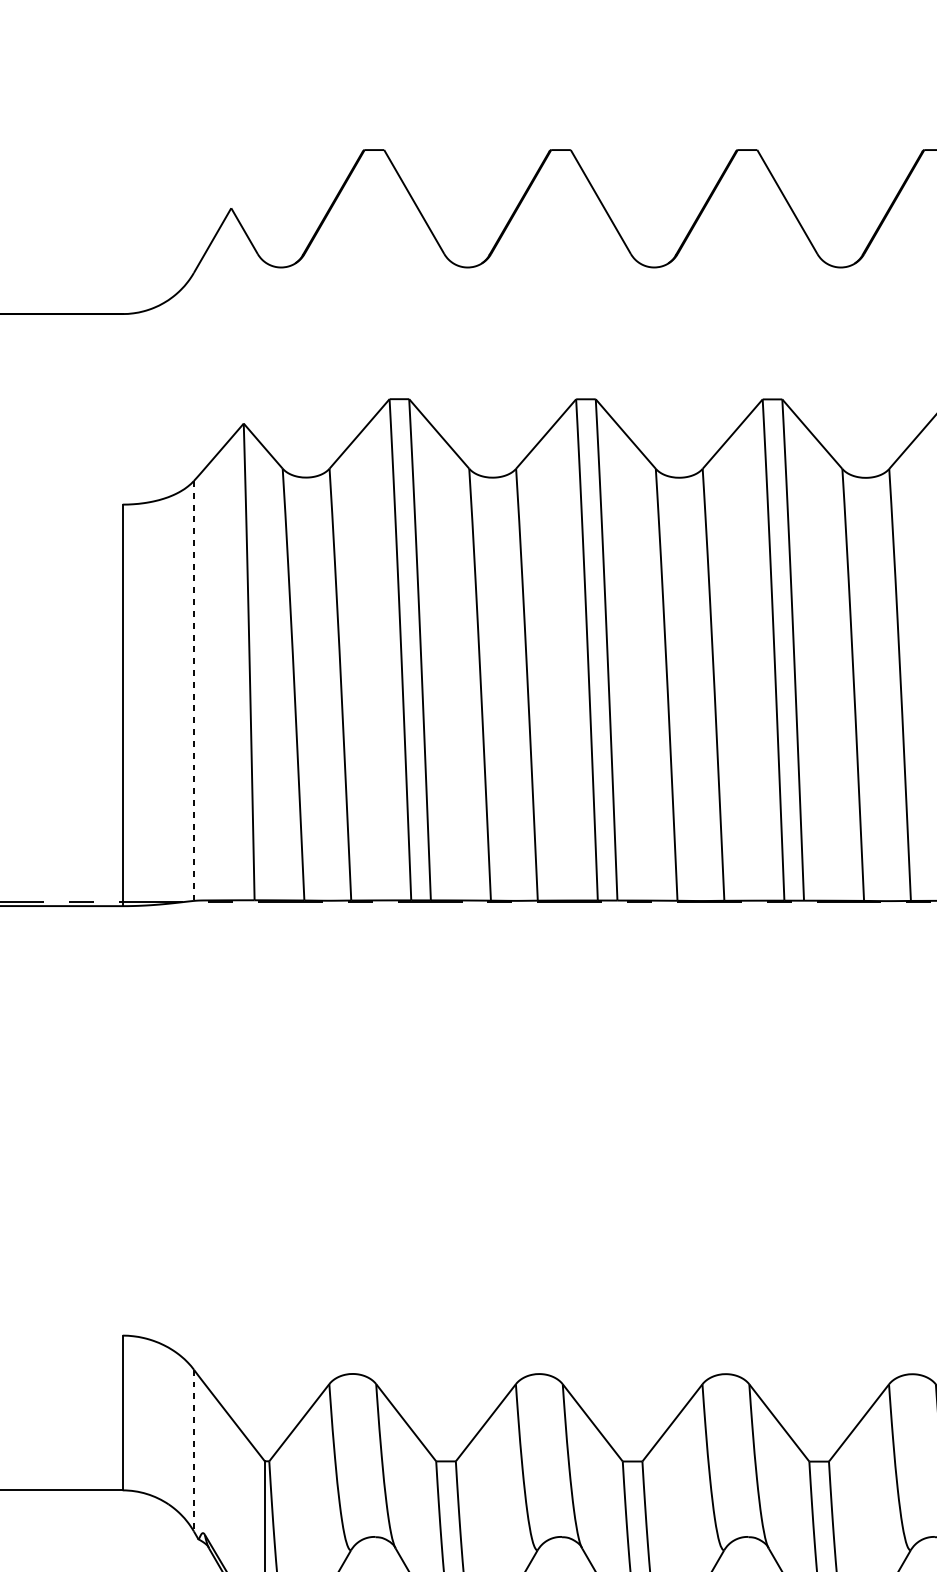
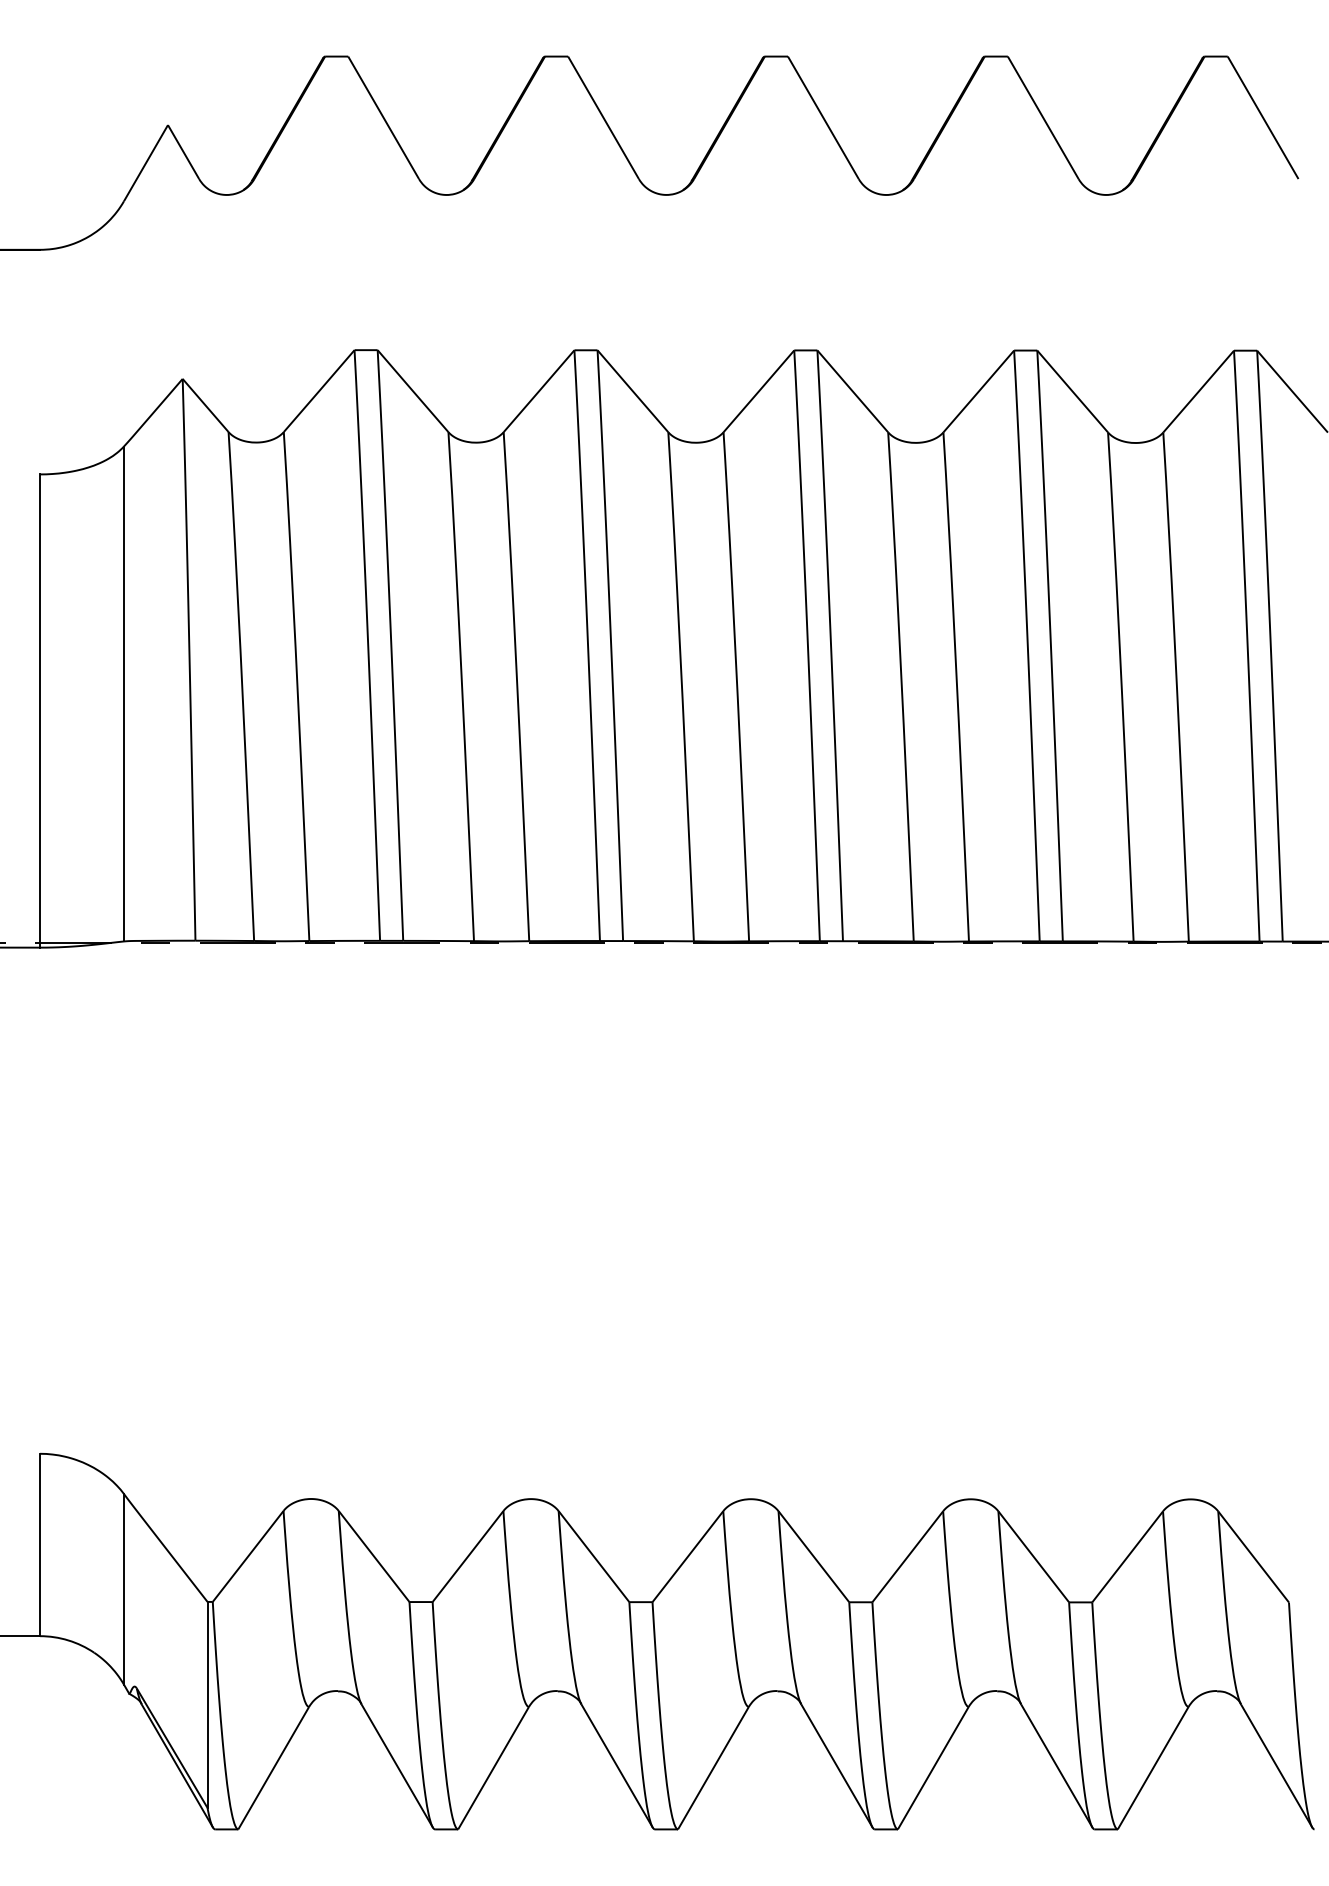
line: (193, 691) -> (123, 694), dashed -> solid
line: (193, 1450) -> (123, 1589), dashed -> solid

